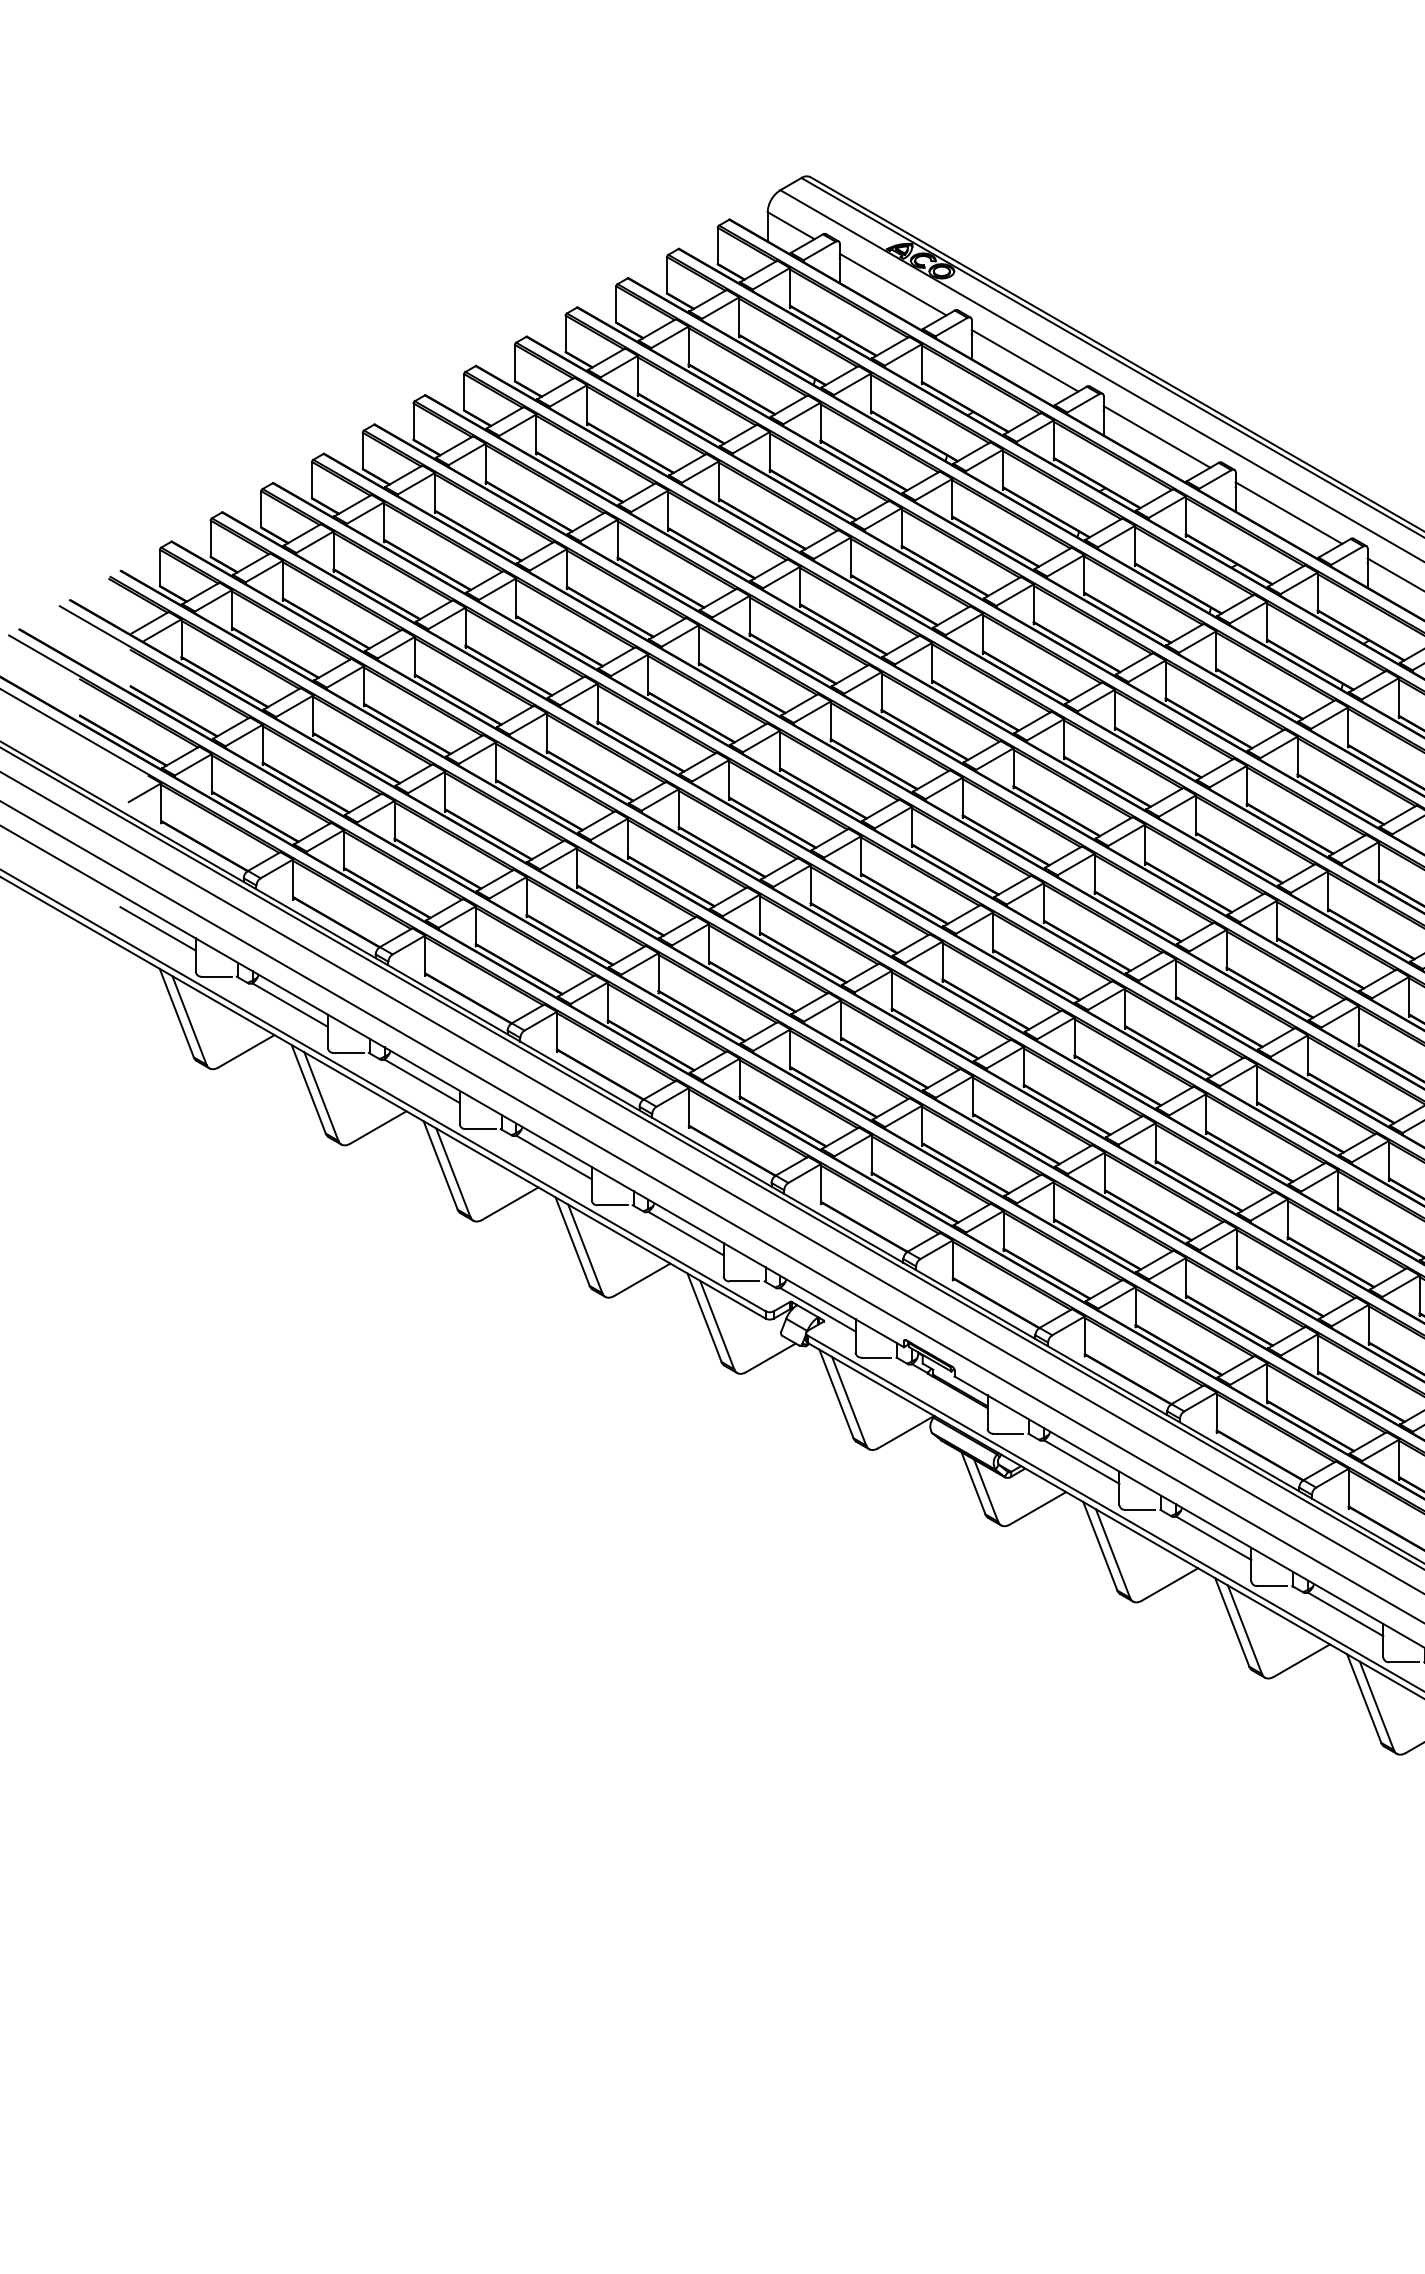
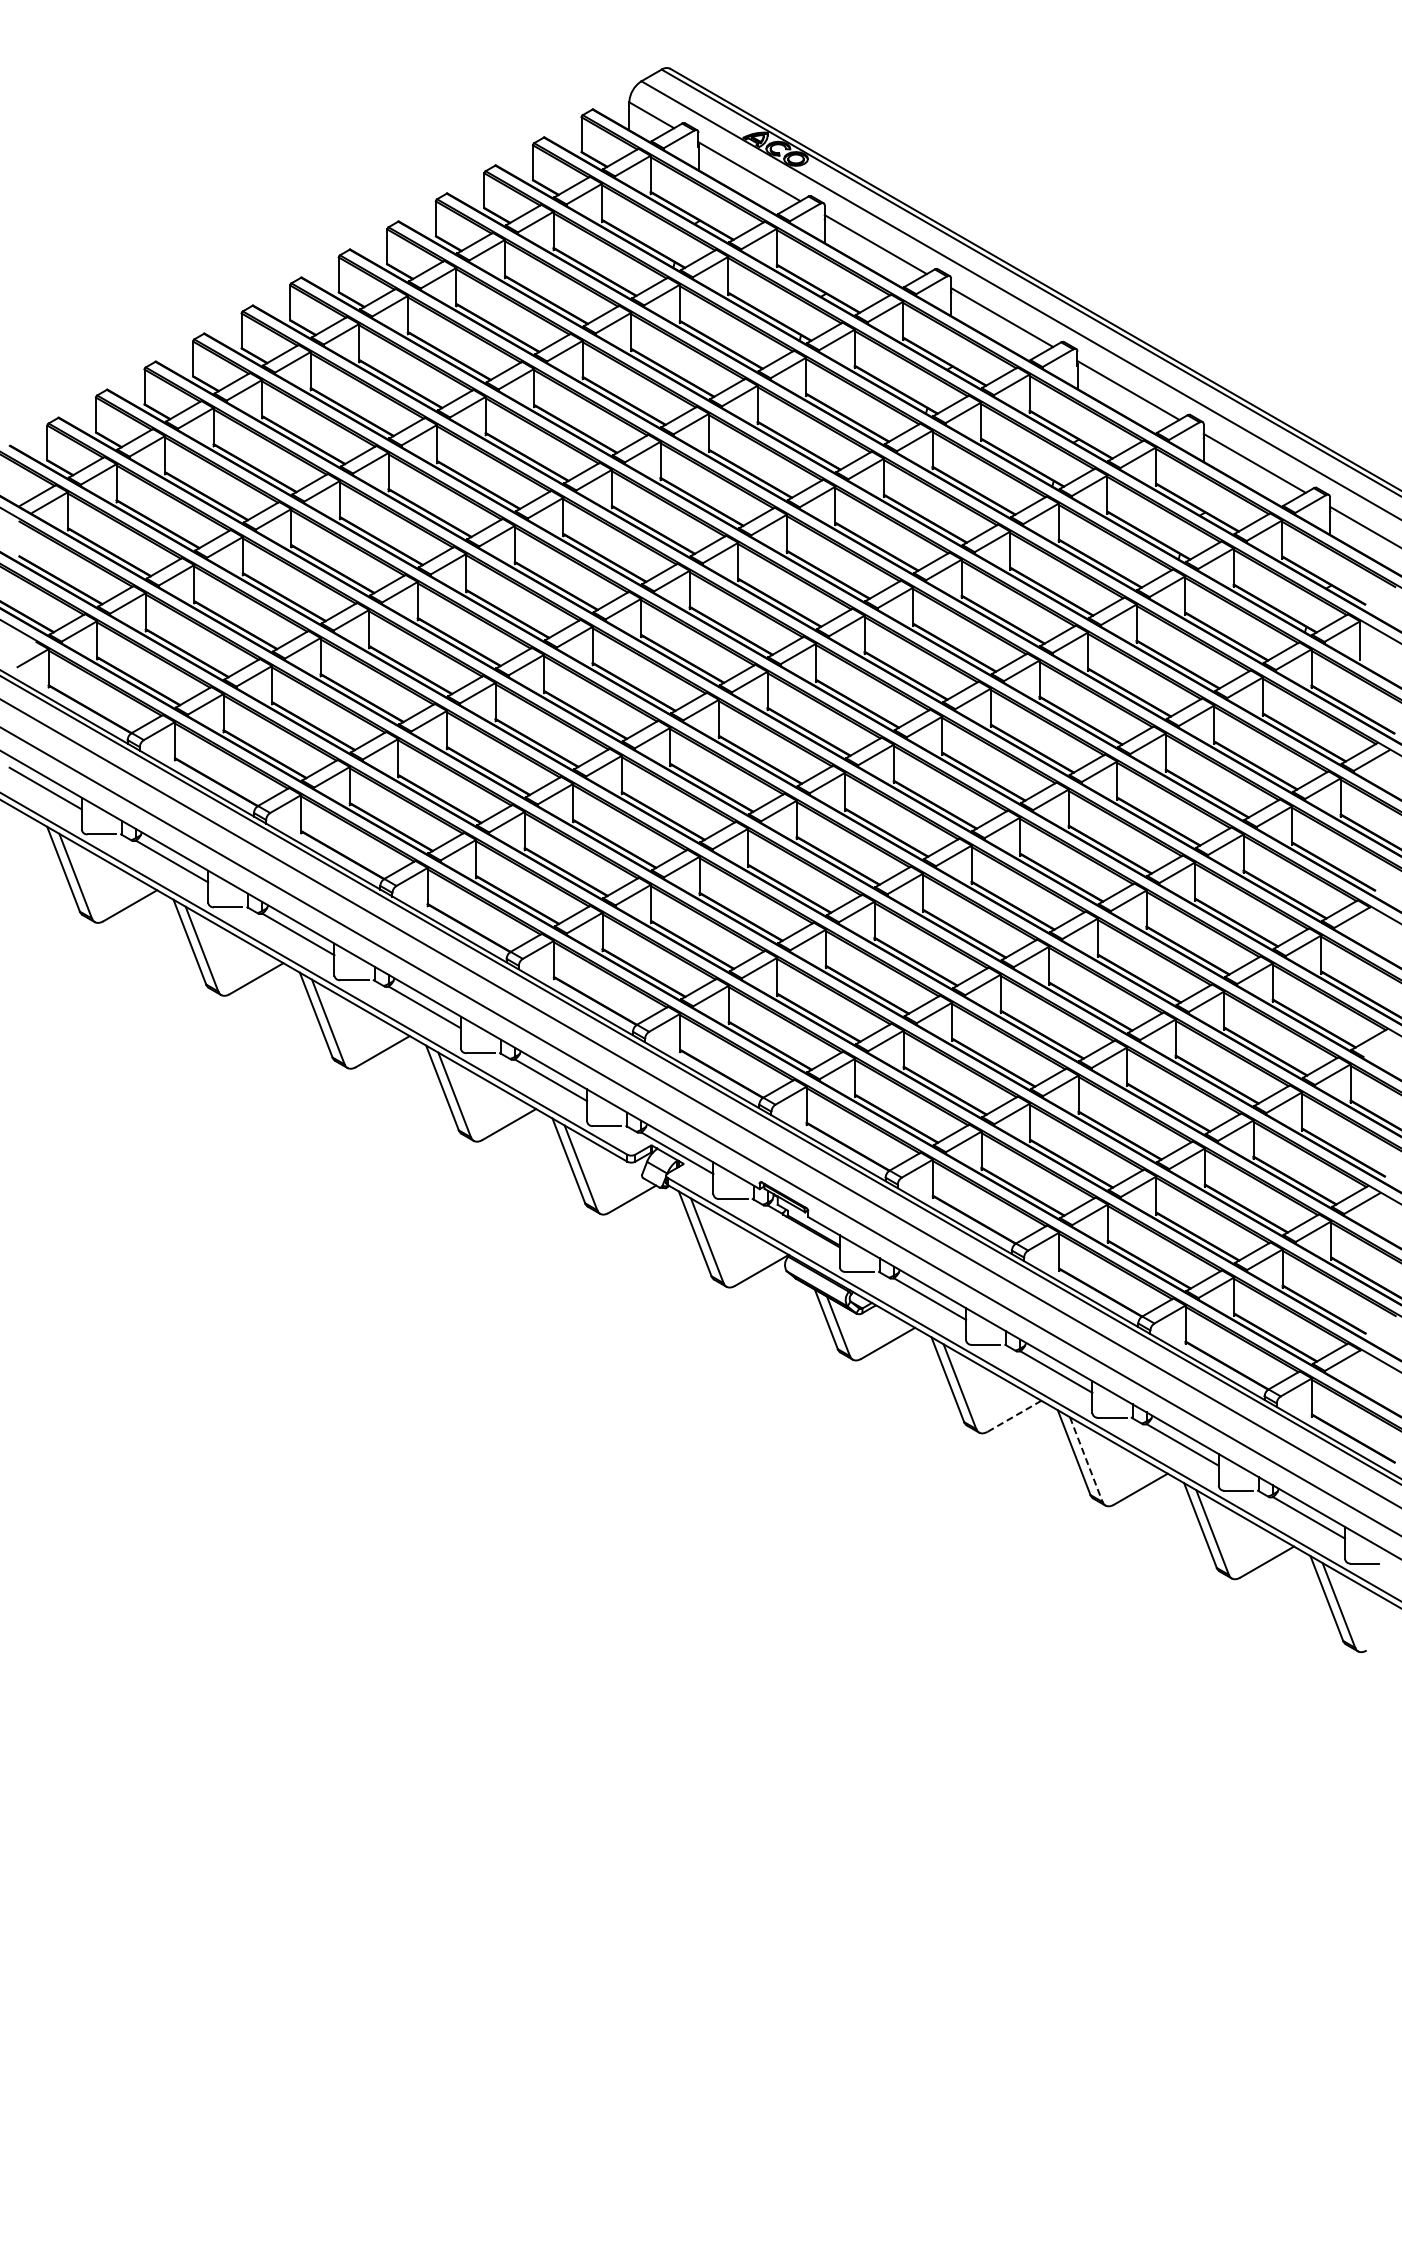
line: (1171, 1584) -> (1015, 1416), solid -> dashed
line: (1245, 1630) -> (1086, 1460), solid -> dashed

